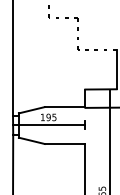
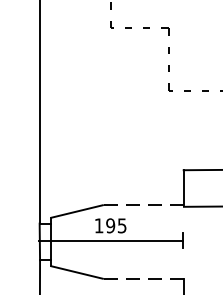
line: (64, 107) -> (142, 206), solid -> dashed
line: (64, 143) -> (142, 277), solid -> dashed

